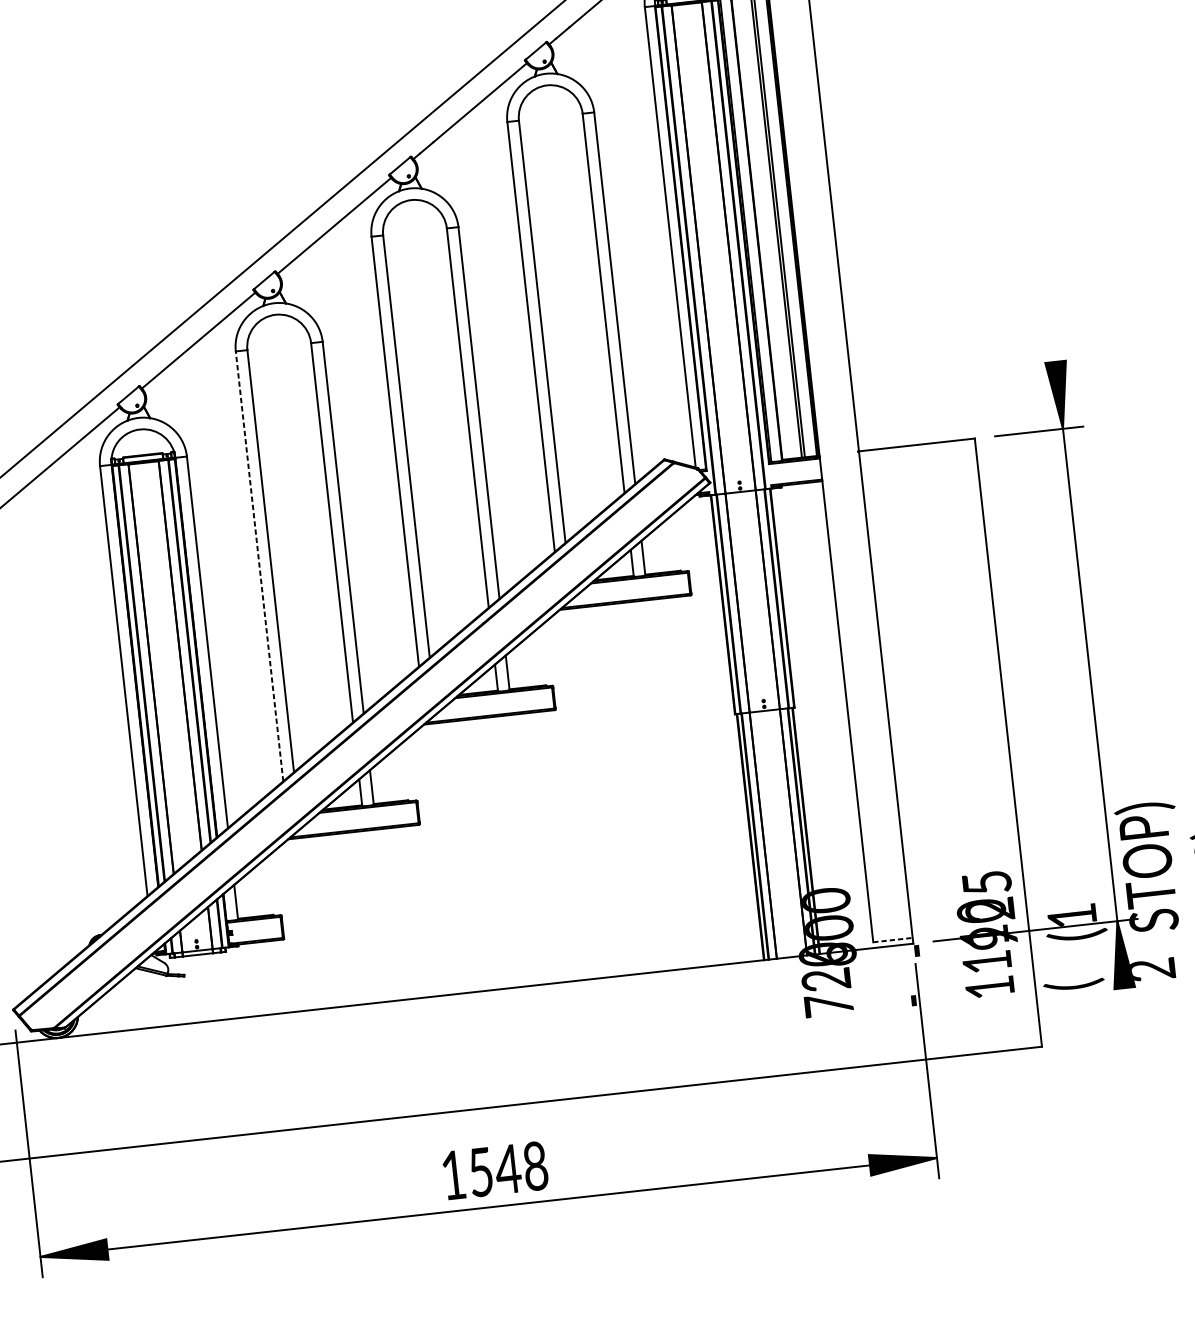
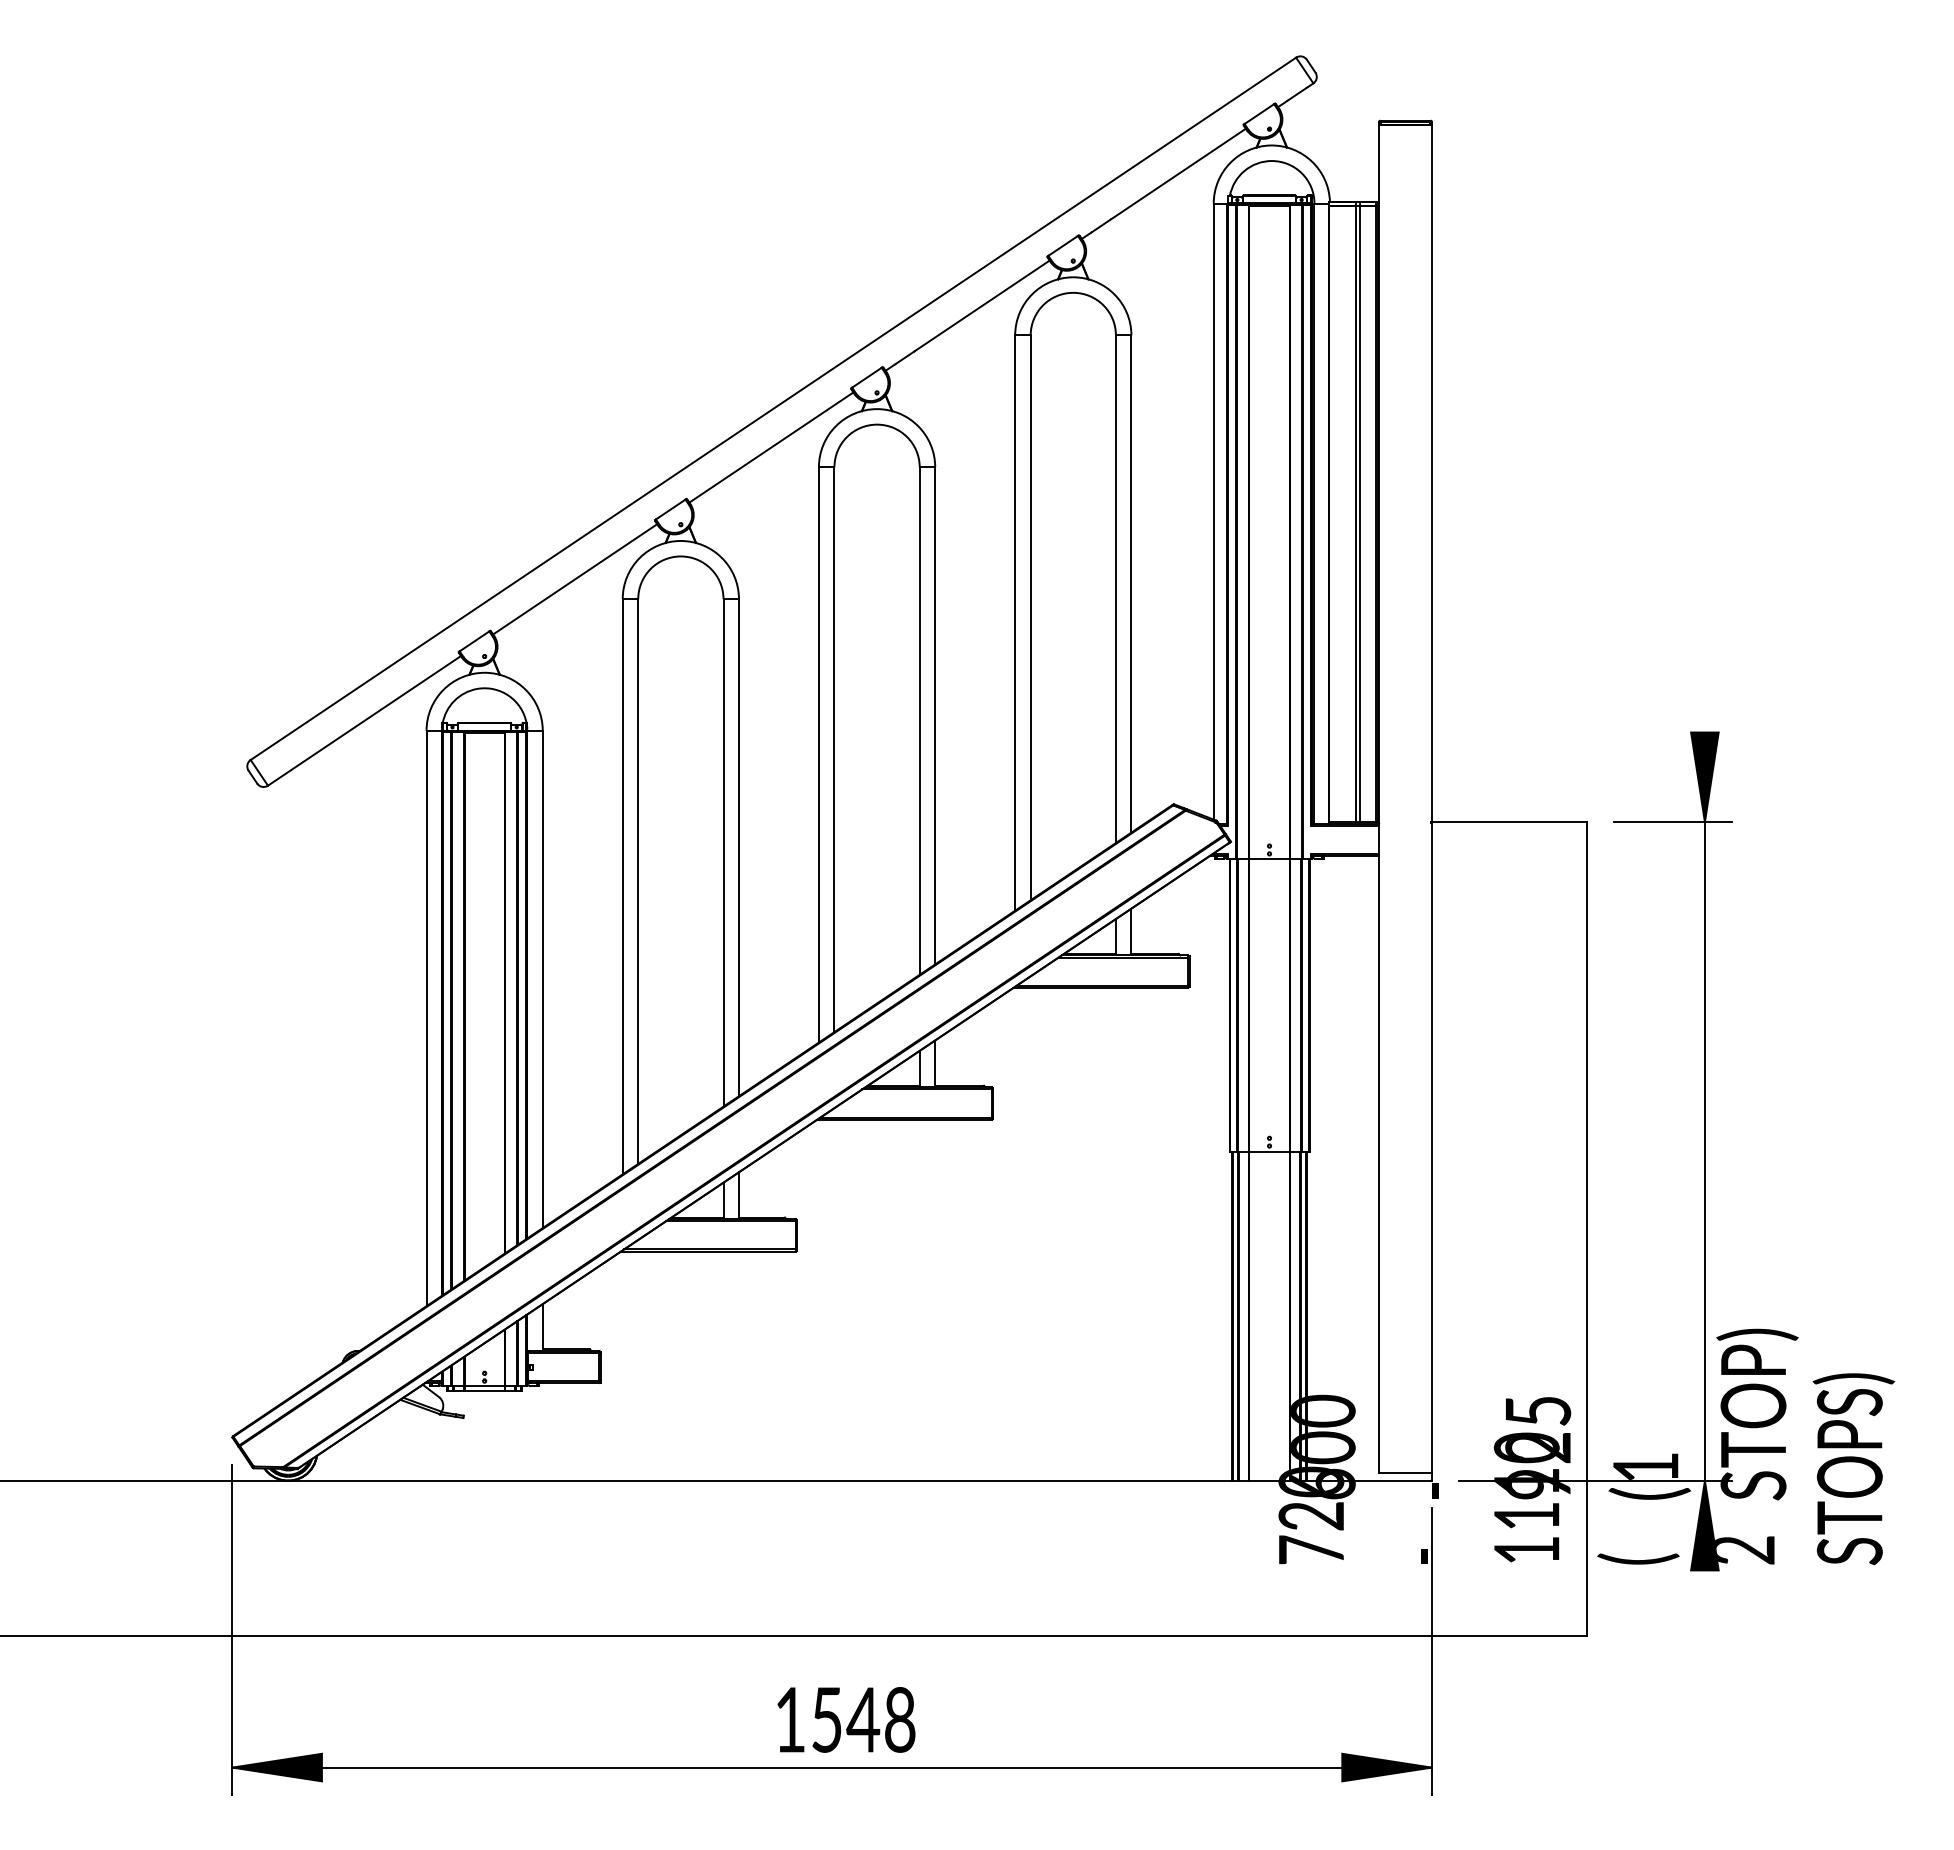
line: (259, 566) -> (622, 886), dashed -> solid
line: (893, 940) -> (1406, 1473), dashed -> solid

